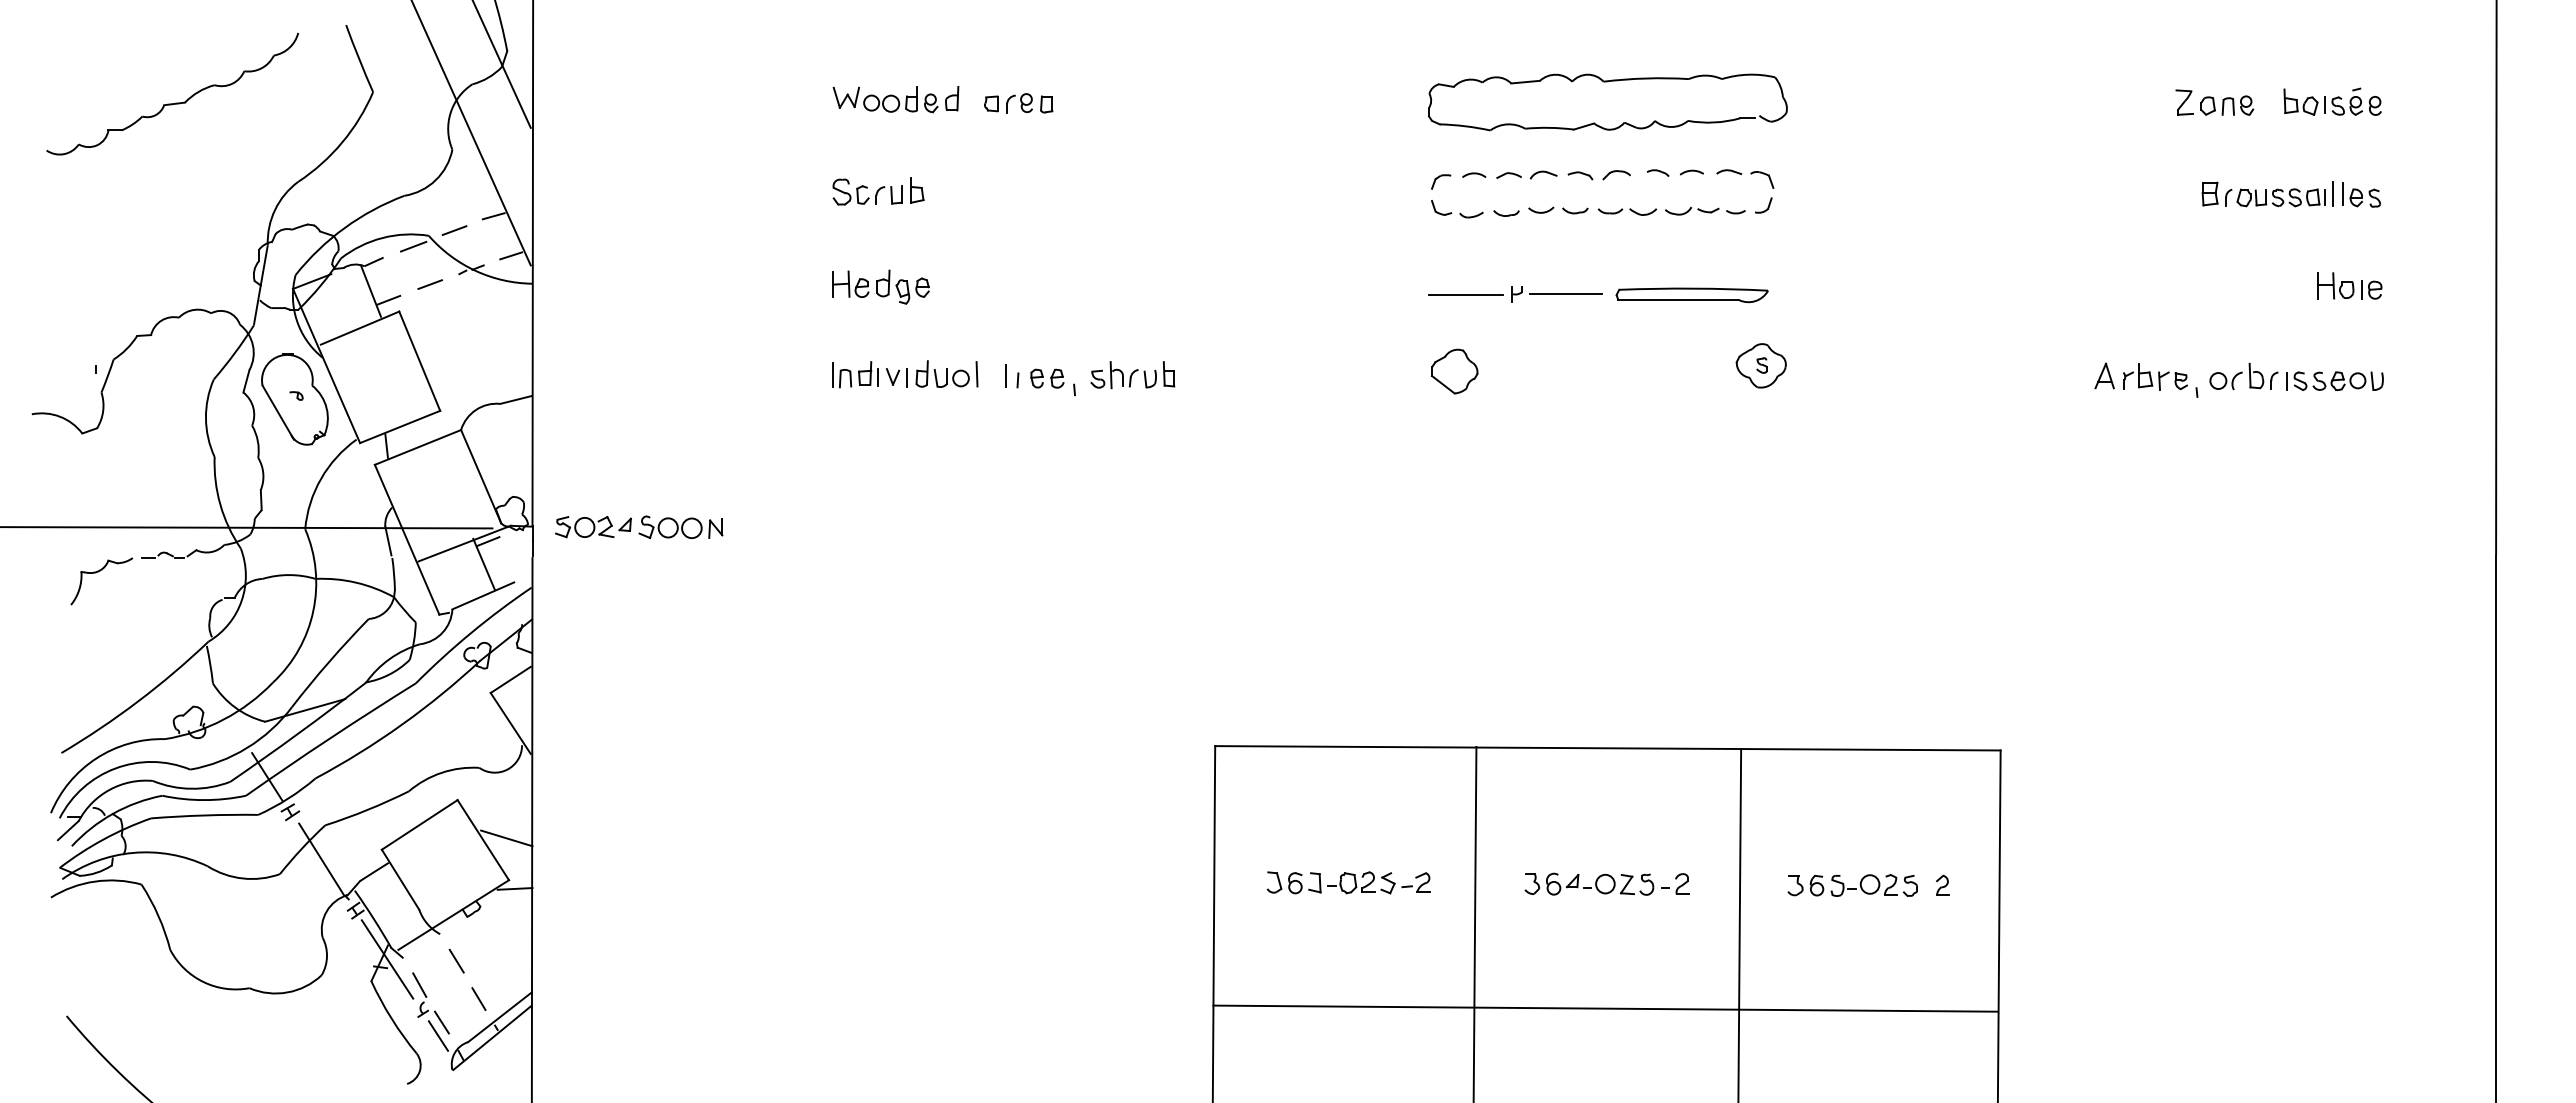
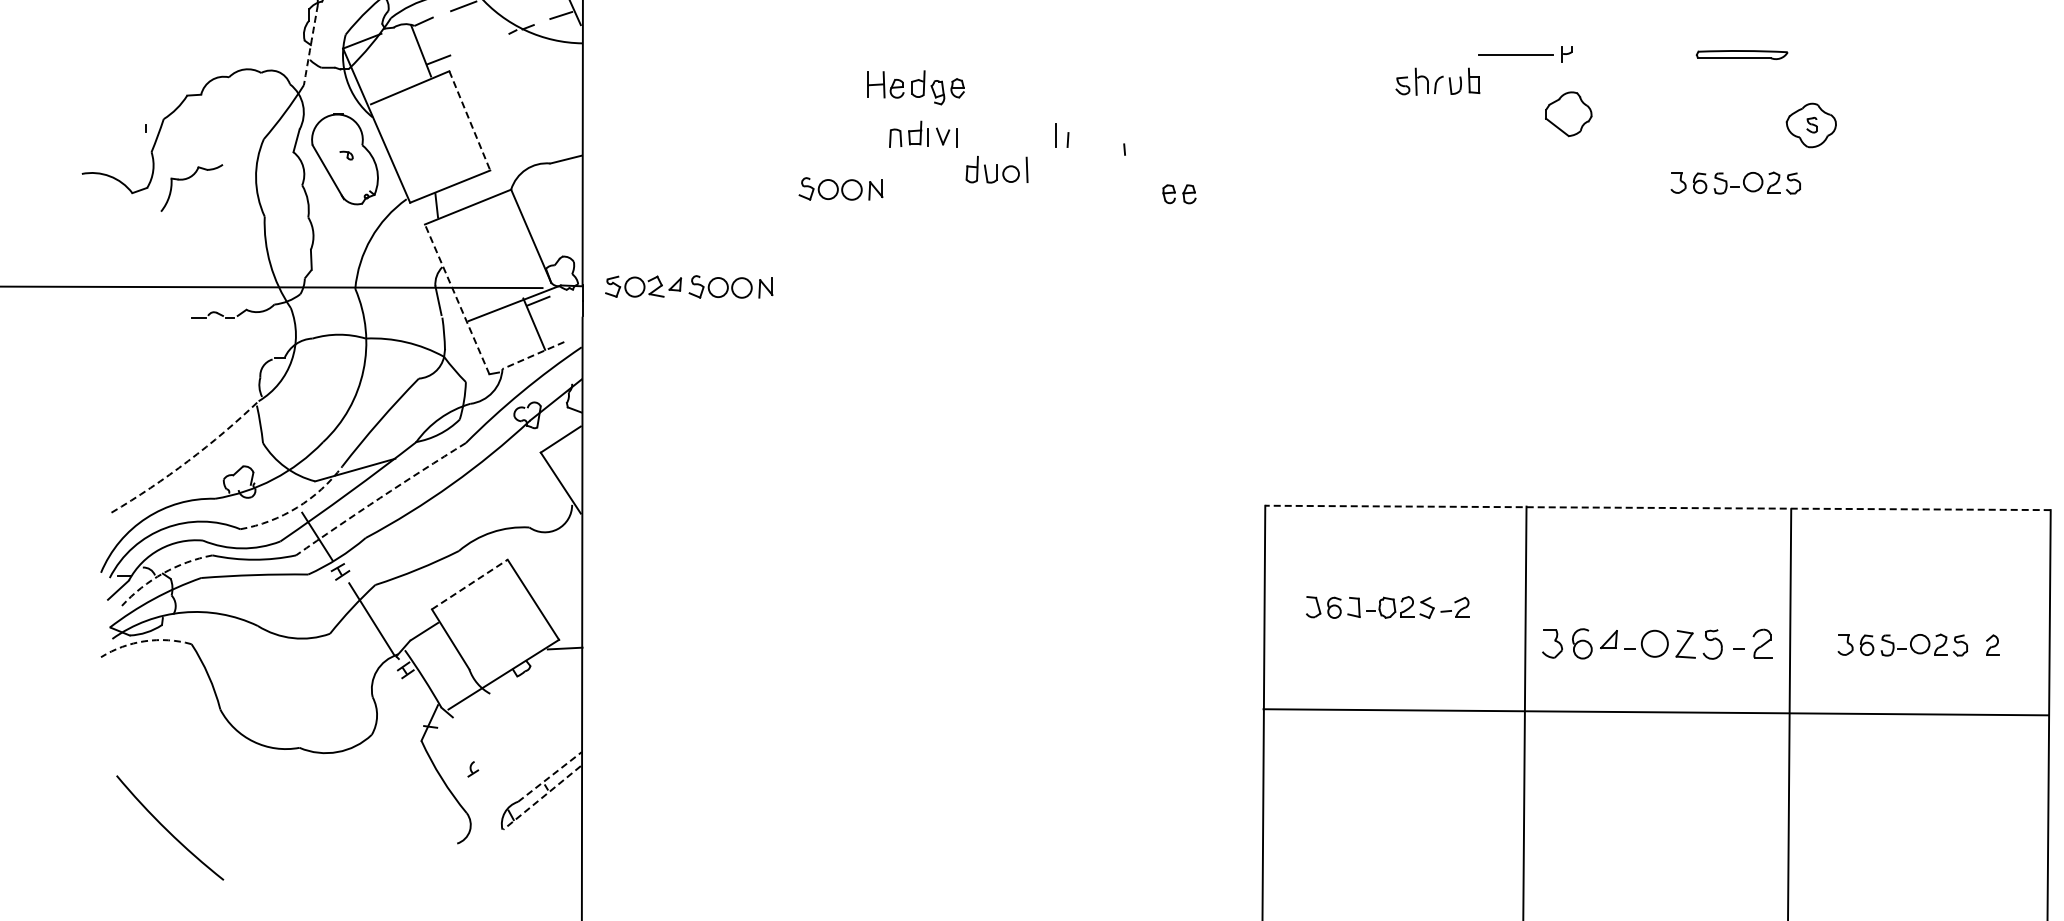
line: (429, 284) -> (479, 44), removed
arc: (260, 285) -> (310, 45), solid -> dashed
part: (880, 286) -> (915, 87), moved
line: (1565, 294) -> (1615, 54), removed
part: (1691, 295) -> (1741, 55), size x0.6
line: (419, 361) -> (469, 121), solid -> dashed
part: (1454, 371) -> (1568, 114), moved
part: (946, 373) -> (996, 169), moved
line: (832, 374) -> (882, 134), removed
part: (1132, 375) -> (1437, 82), moved
part: (1047, 378) -> (1179, 194), moved
part: (1685, 423) -> (1735, 183), added
part: (790, 429) -> (840, 189), added
line: (407, 539) -> (457, 299), solid -> dashed
part: (96, 573) -> (186, 180), moved
line: (483, 595) -> (533, 355), solid -> dashed
arc: (138, 701) -> (188, 461), solid -> dashed
arc: (330, 738) -> (380, 498), solid -> dashed
arc: (247, 747) -> (297, 507), solid -> dashed
line: (1607, 748) -> (1657, 508), solid -> dashed
arc: (113, 813) -> (163, 573), solid -> dashed
line: (420, 824) -> (470, 584), solid -> dashed
line: (506, 838) -> (556, 598), removed
arc: (94, 881) -> (144, 641), solid -> dashed
part: (1348, 882) -> (1387, 607), moved
part: (1606, 883) -> (1656, 643), size x1.4
line: (387, 959) -> (437, 719), removed
line: (456, 960) -> (506, 720), removed
line: (419, 984) -> (469, 744), removed
line: (478, 998) -> (528, 758), removed
line: (1605, 1008) -> (1655, 712), moved
line: (500, 1017) -> (550, 777), solid -> dashed
line: (441, 1022) -> (491, 782), removed
line: (438, 1035) -> (488, 795), removed
line: (491, 1038) -> (541, 798), solid -> dashed

